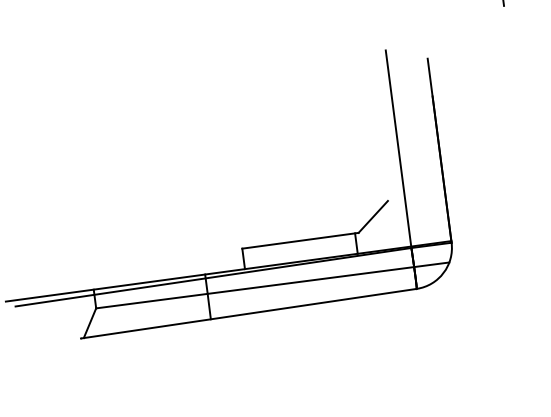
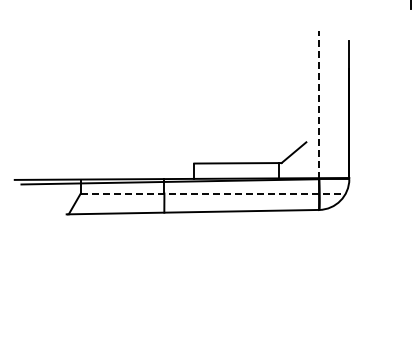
line: (398, 148) -> (319, 104), solid -> dashed
line: (273, 285) -> (213, 193), solid -> dashed

